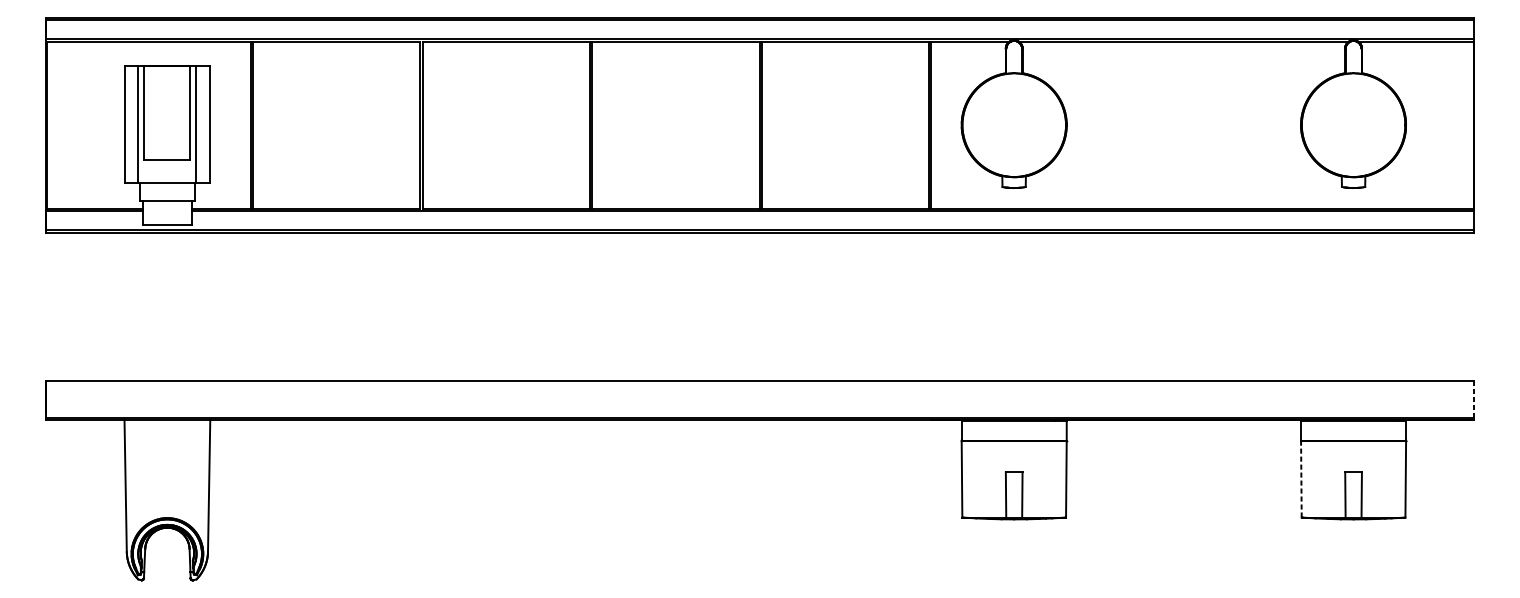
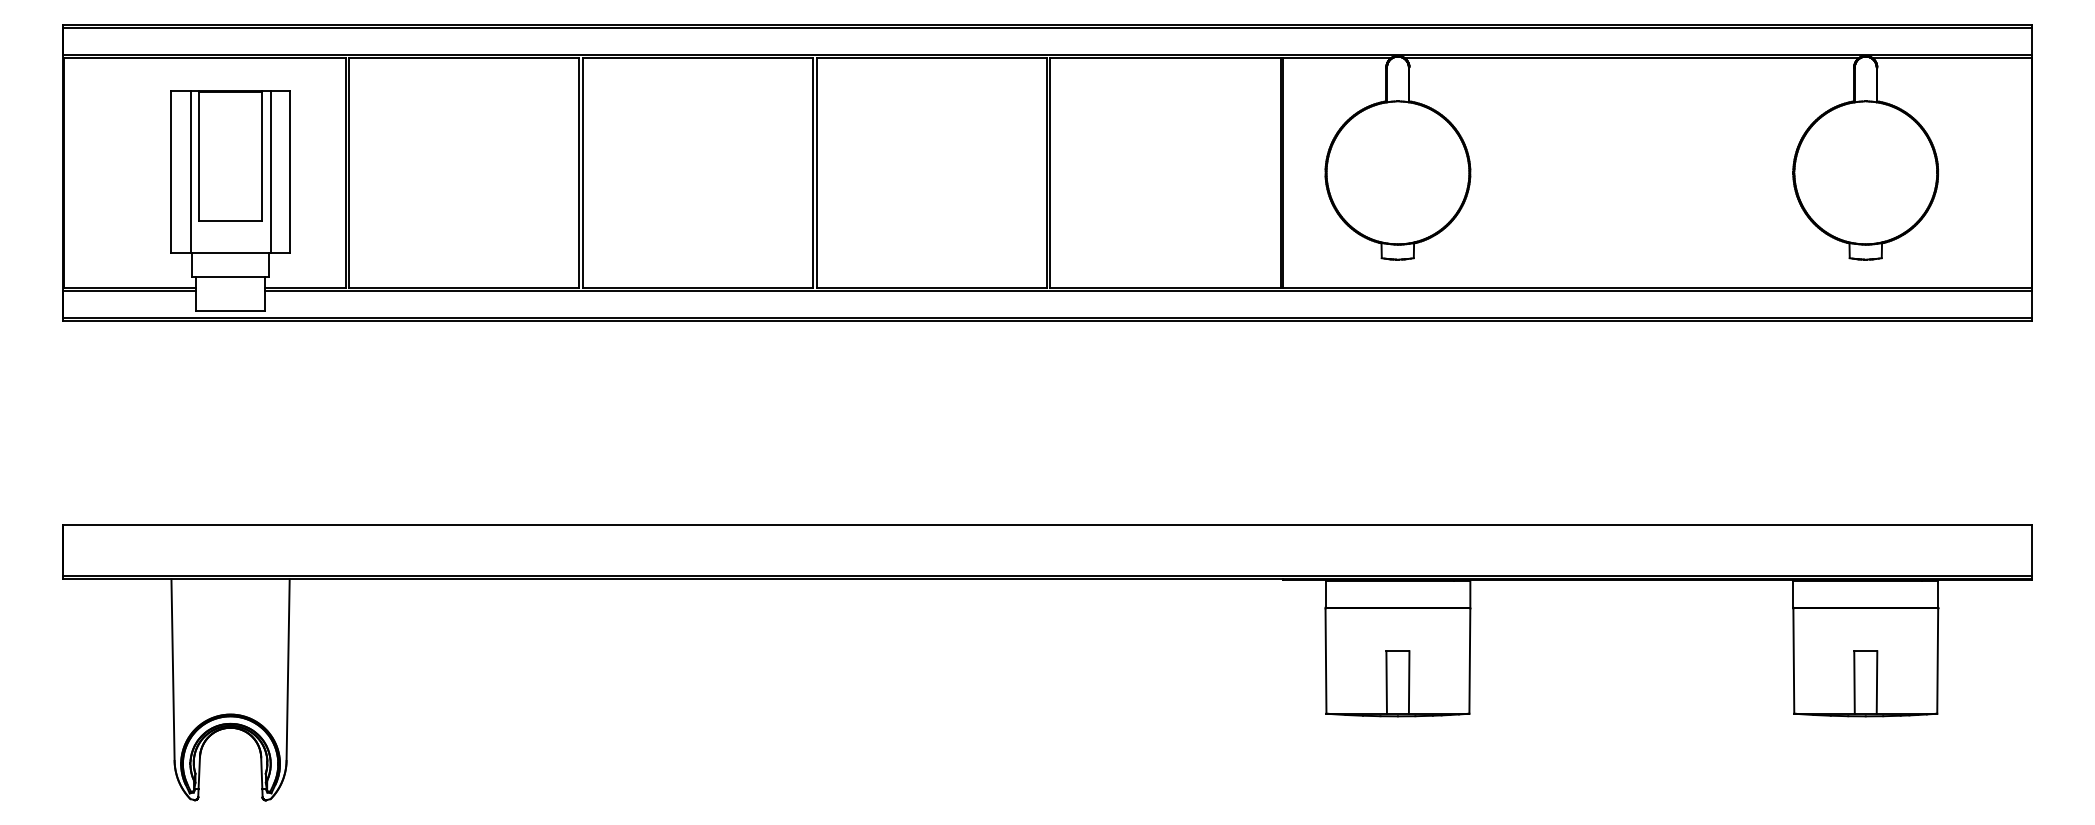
line: (1474, 399) -> (2032, 550), dashed -> solid
line: (1301, 479) -> (1793, 661), dashed -> solid

